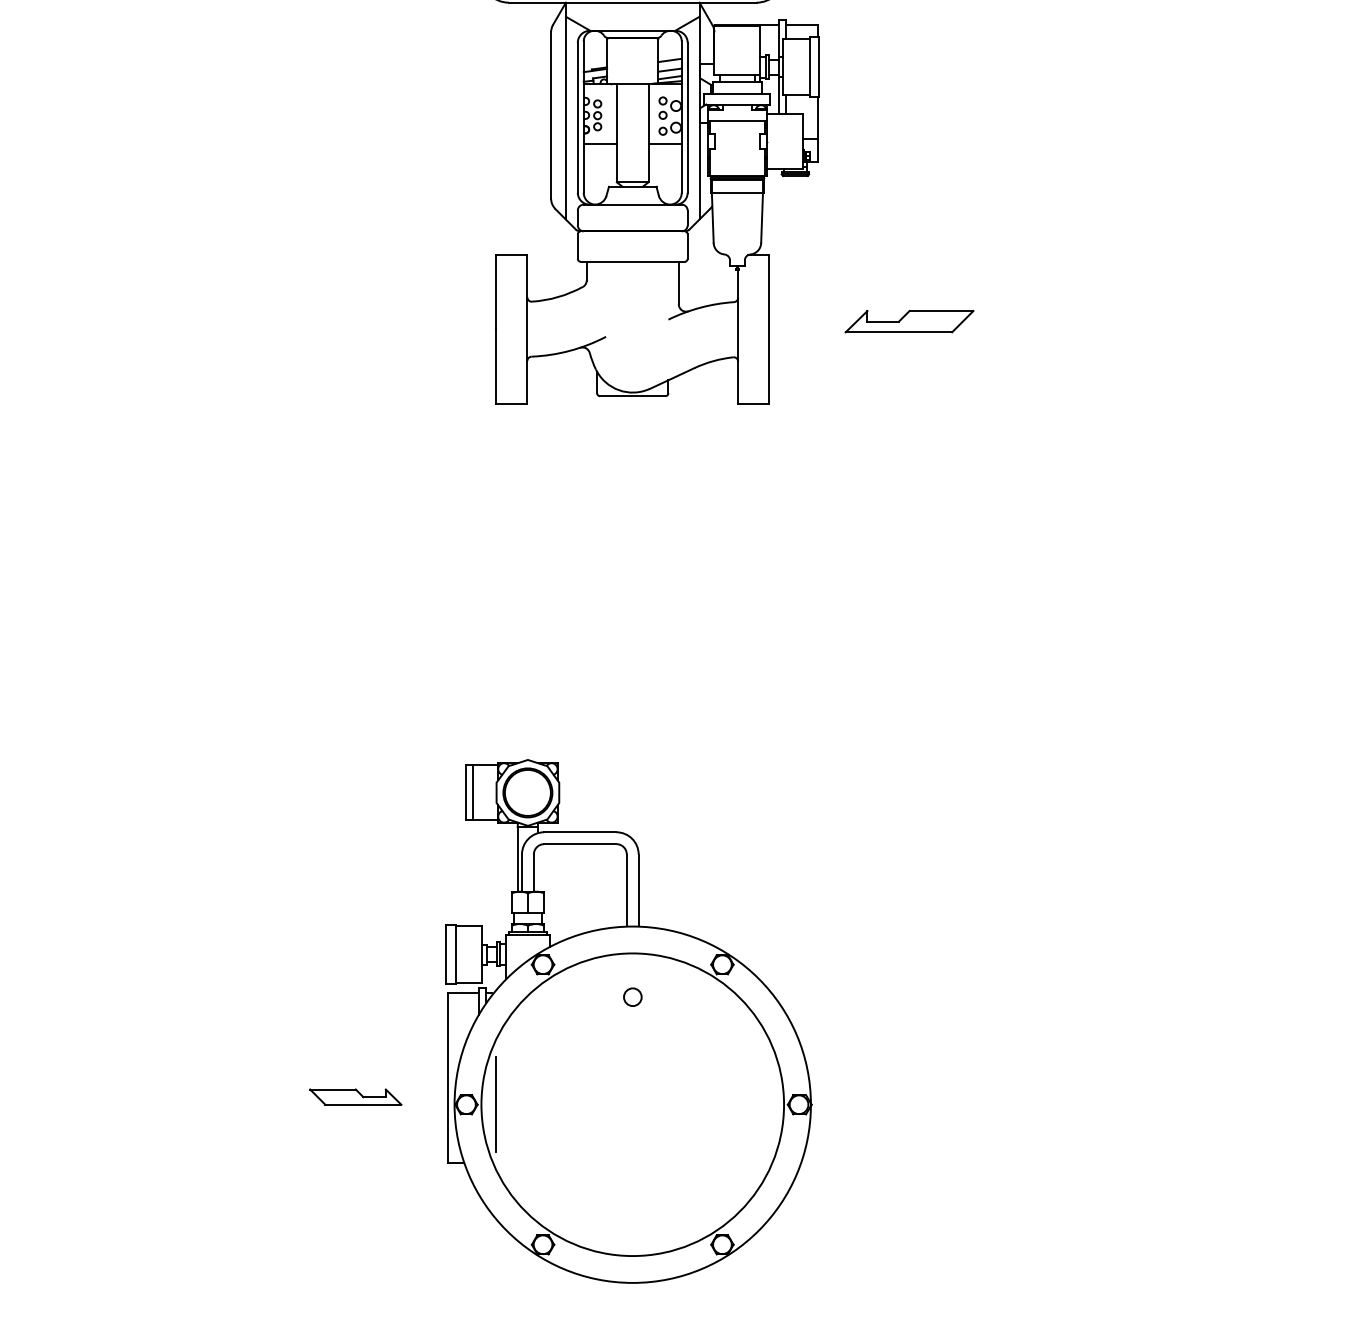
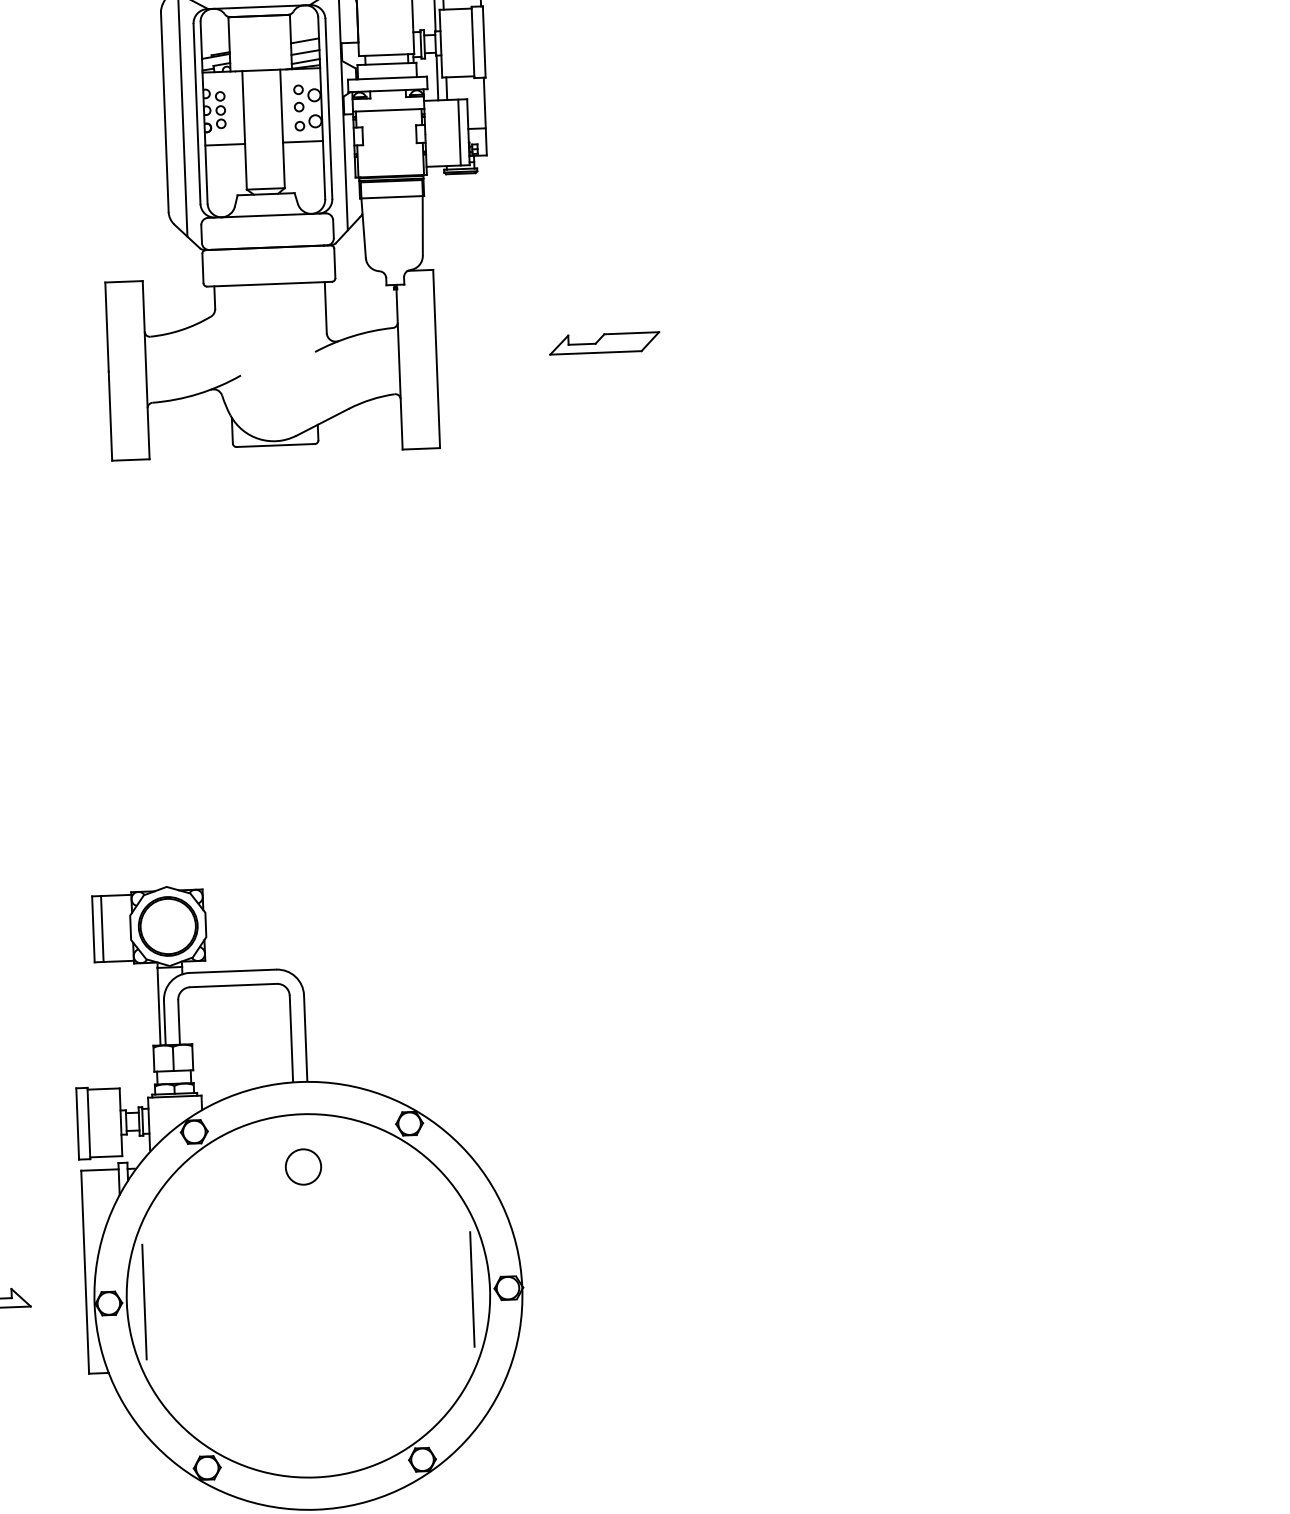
line: (795, 141) -> (459, 132), added
part: (909, 321) -> (604, 343), size x0.71
circle: (632, 996) -> (303, 1165), size x1.67
line: (769, 1104) -> (472, 1289), added

